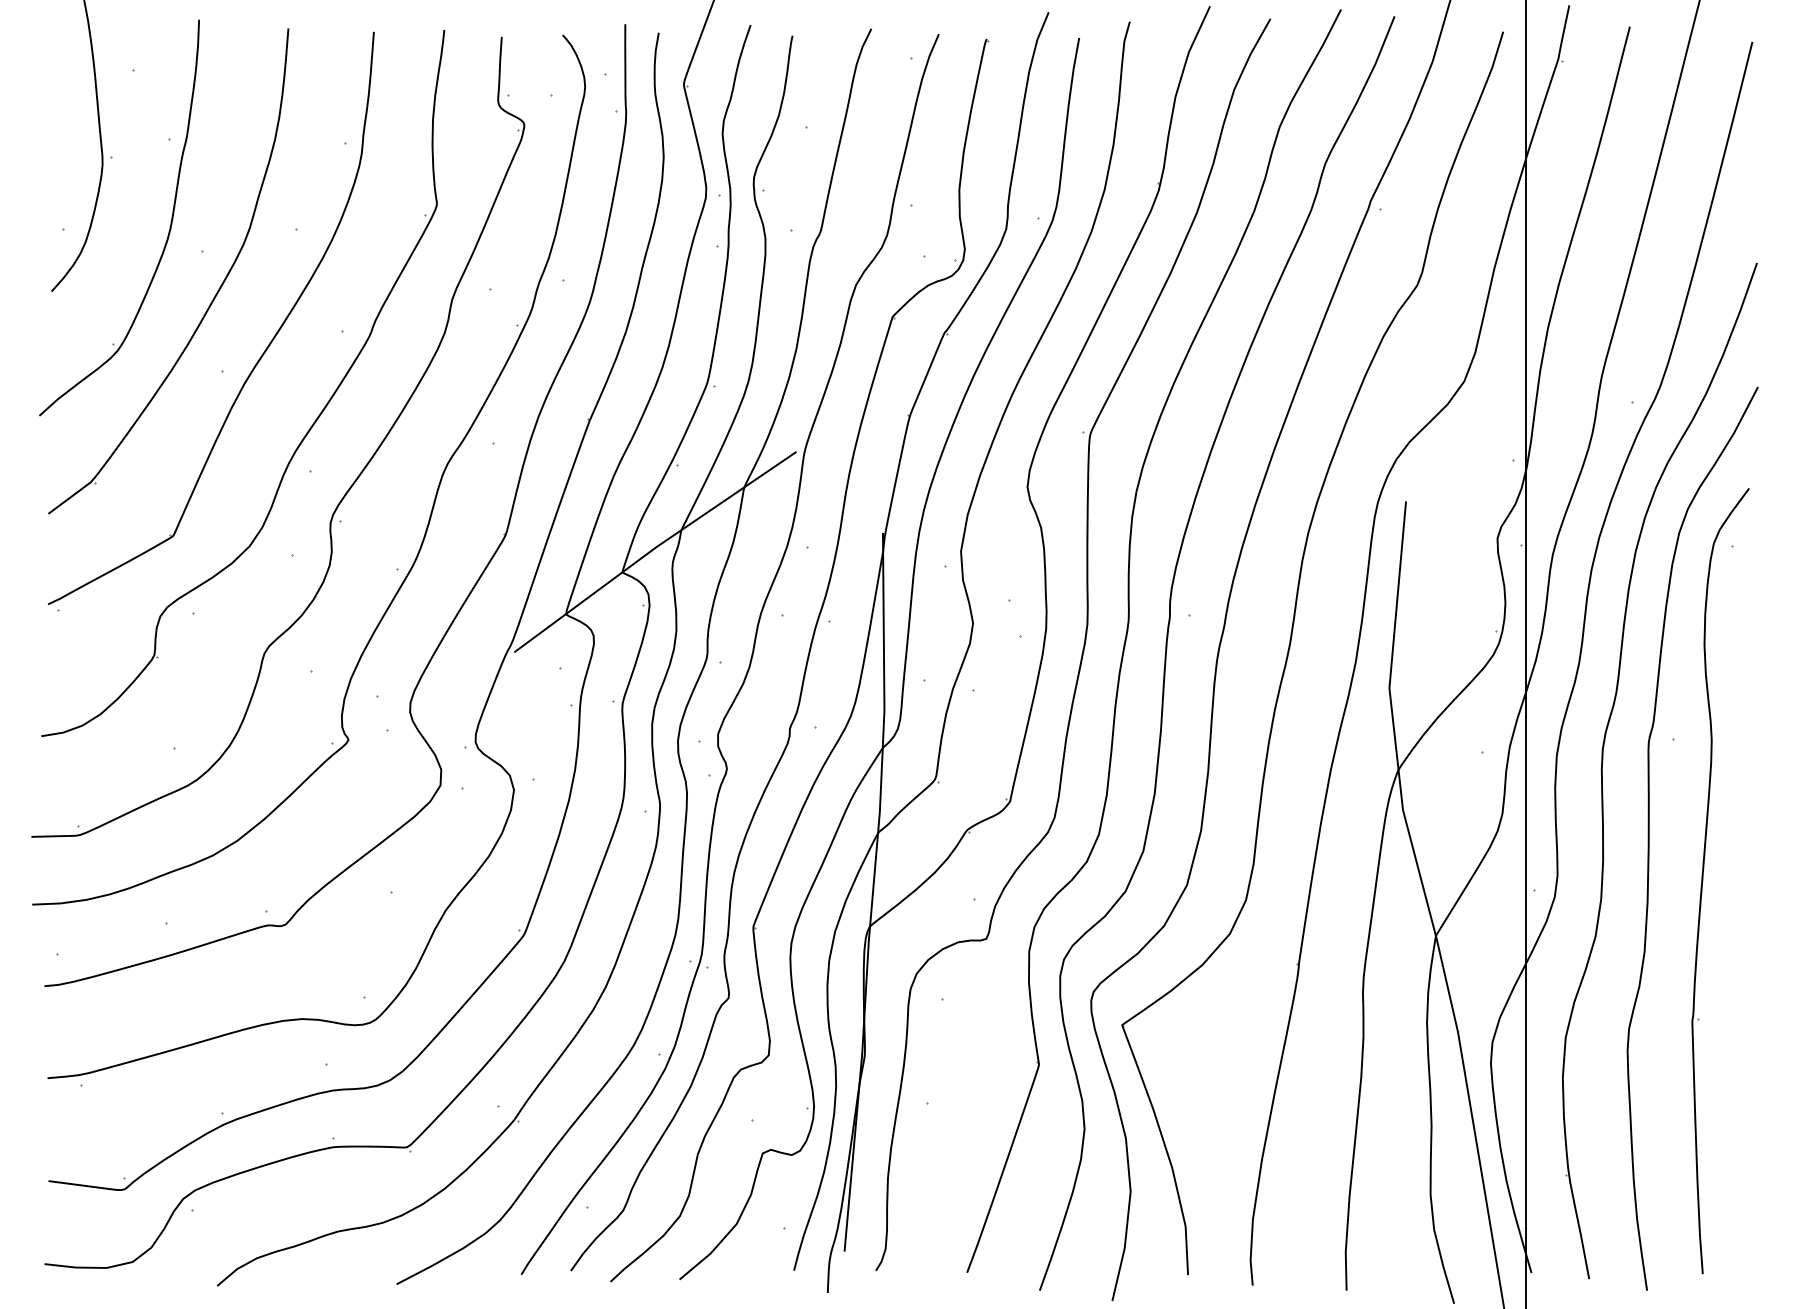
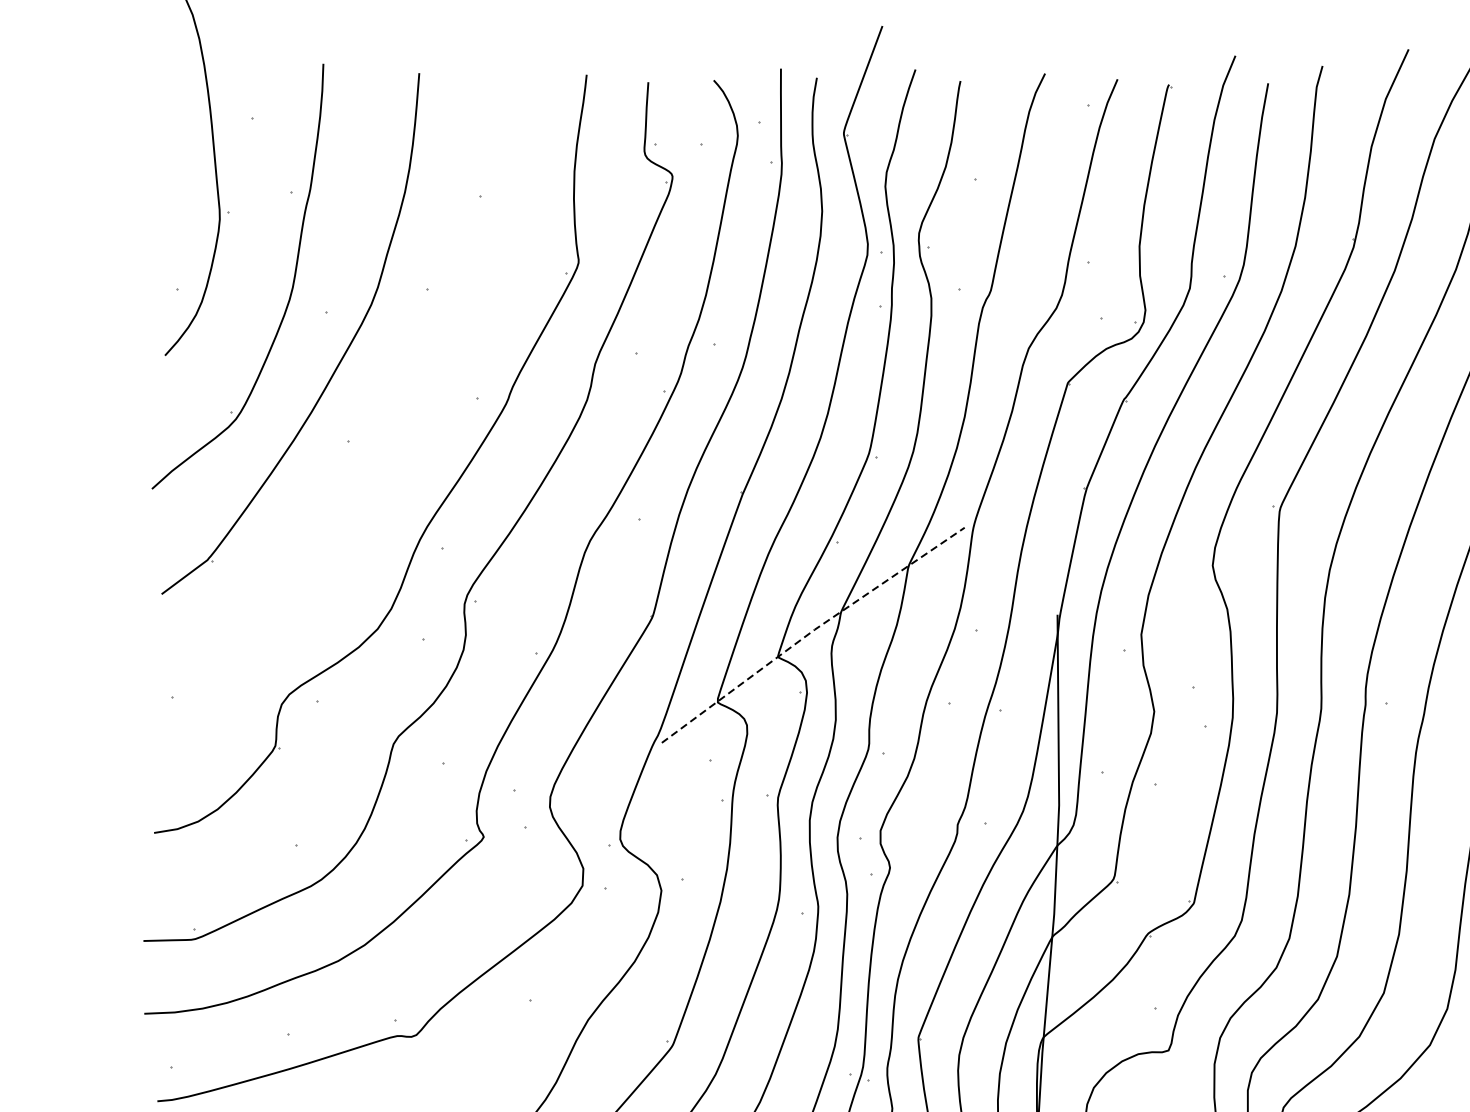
part: (262, 353) -> (391, 422), removed
line: (654, 548) -> (812, 631), solid -> dashed

